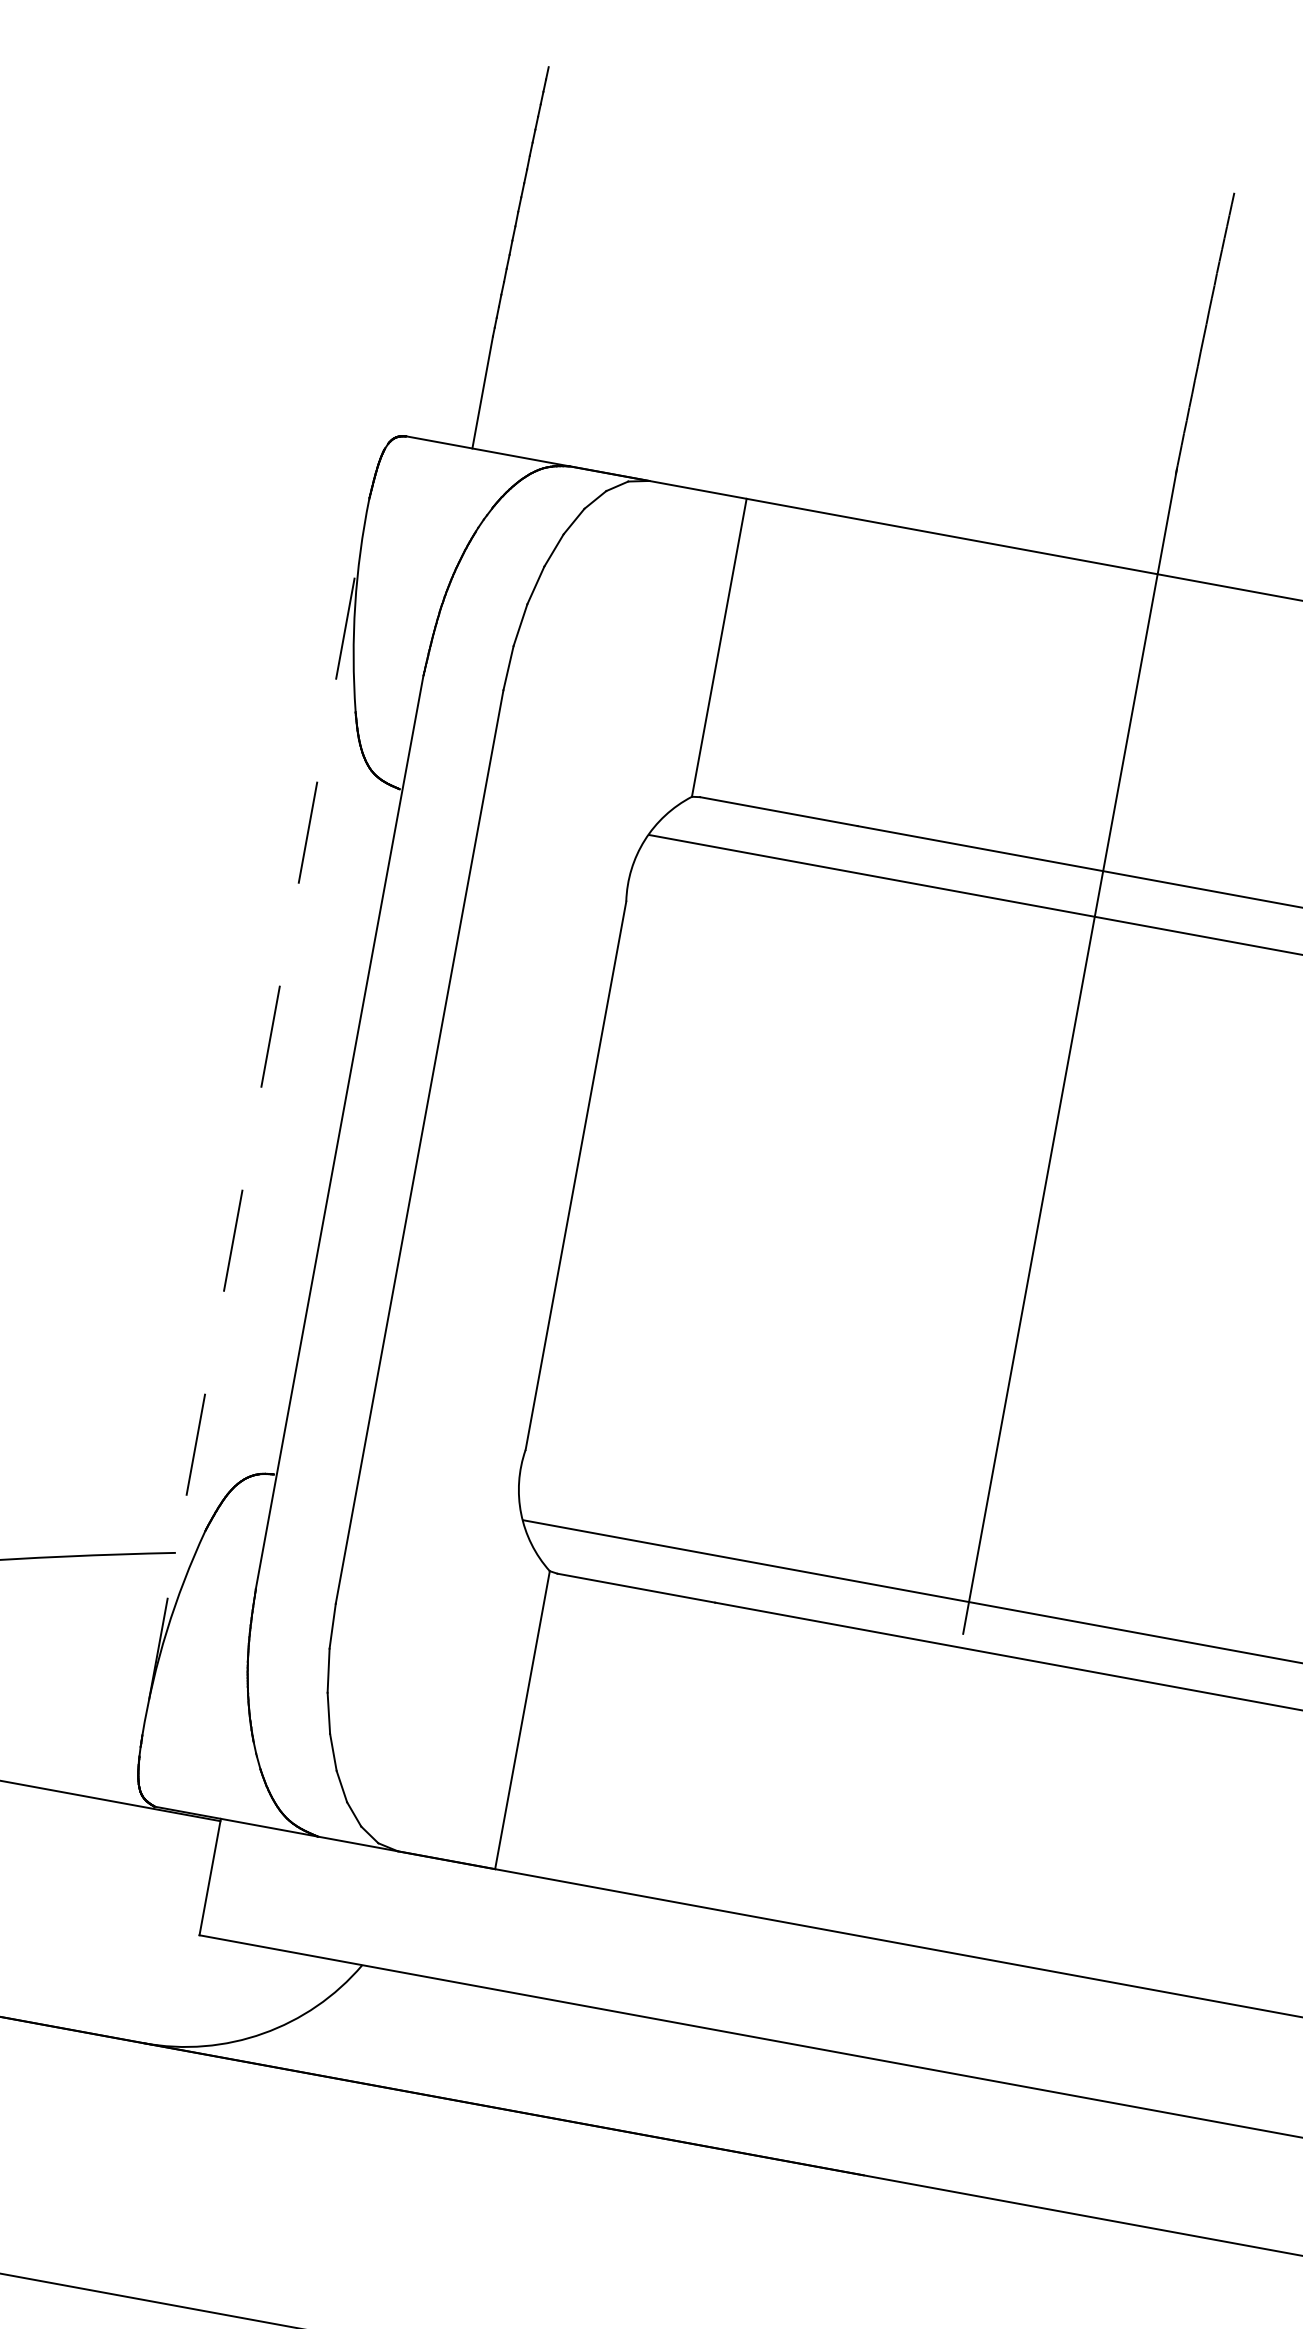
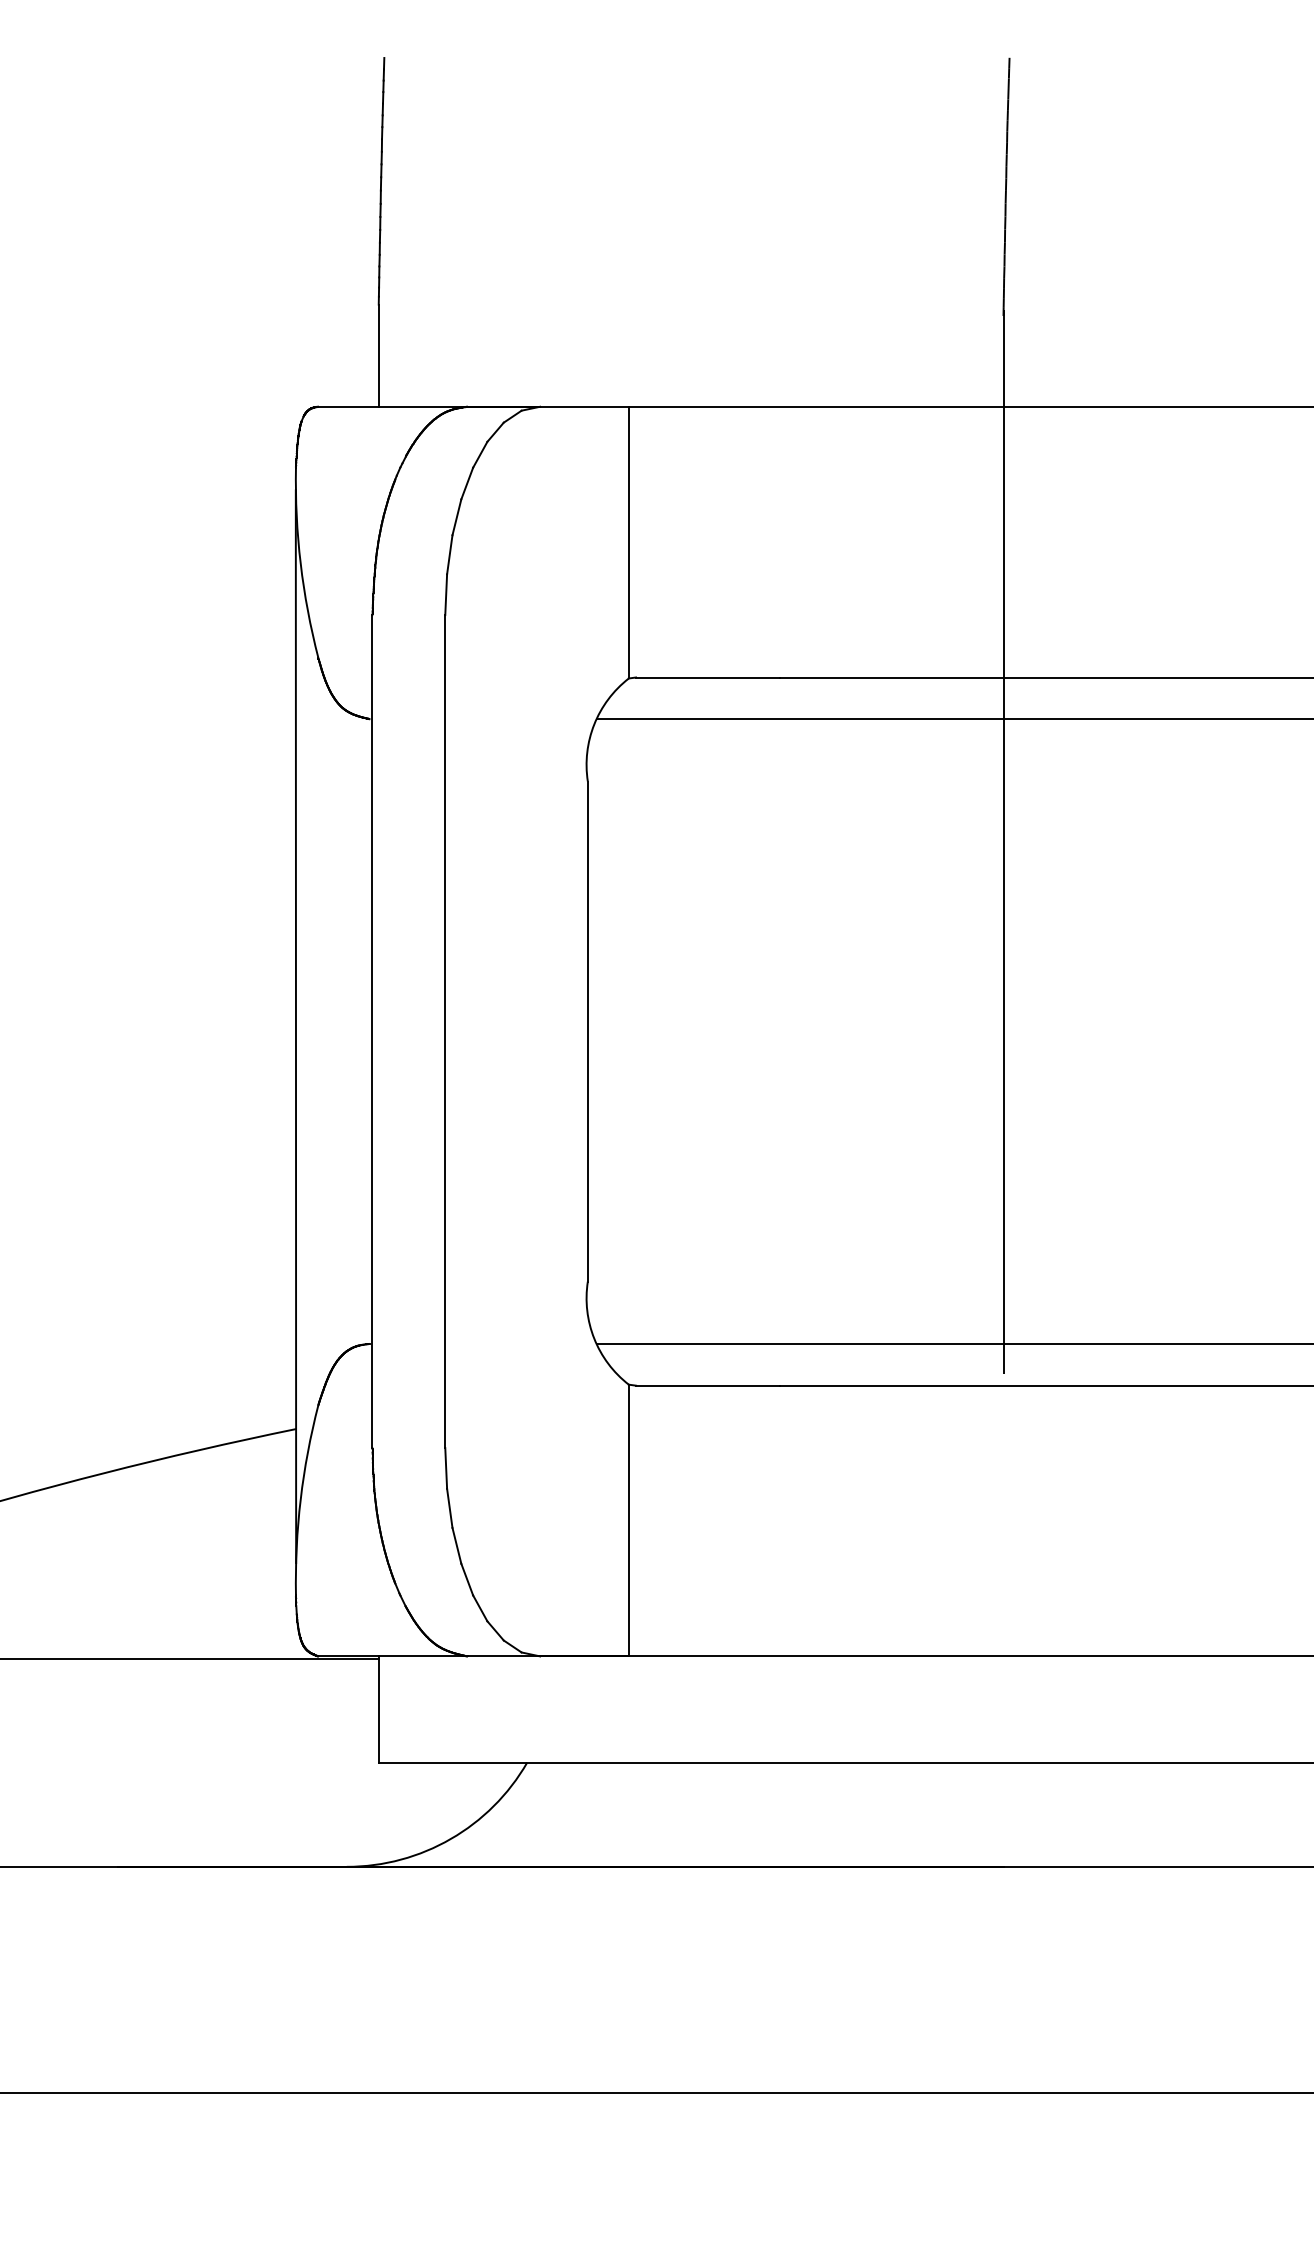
line: (256, 1111) -> (295, 1026), dashed -> solid

